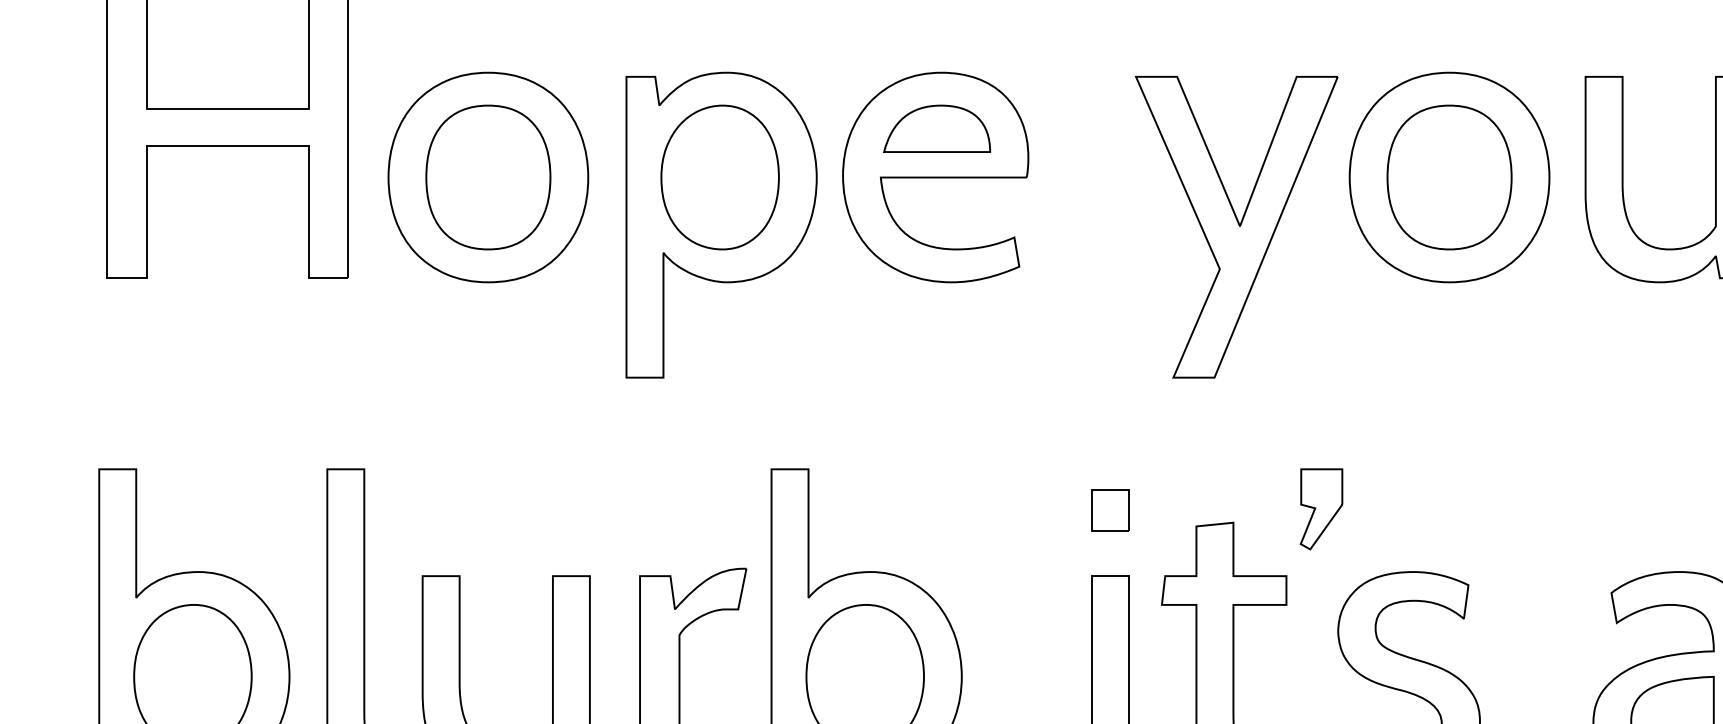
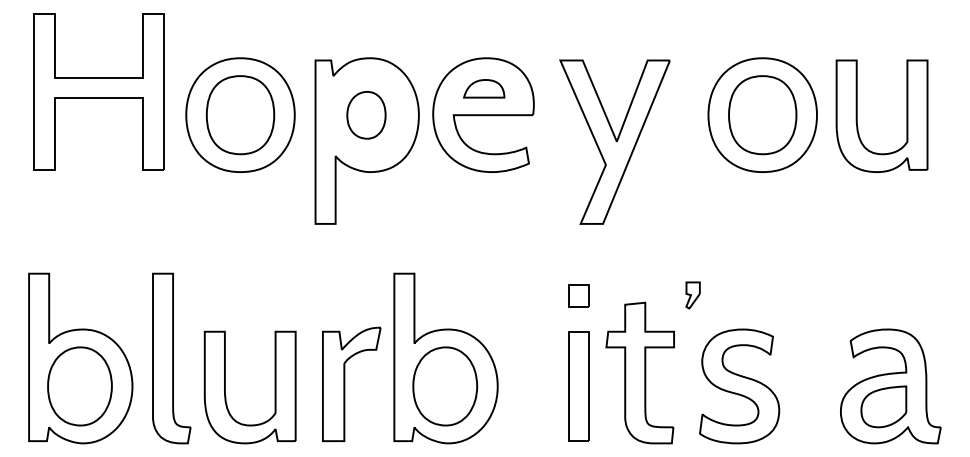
part: (935, 128) -> (483, 88), size x0.7
part: (720, 178) -> (366, 115), size x0.6
part: (1235, 225) -> (614, 141), moved
part: (1320, 509) -> (692, 295), size x0.6

